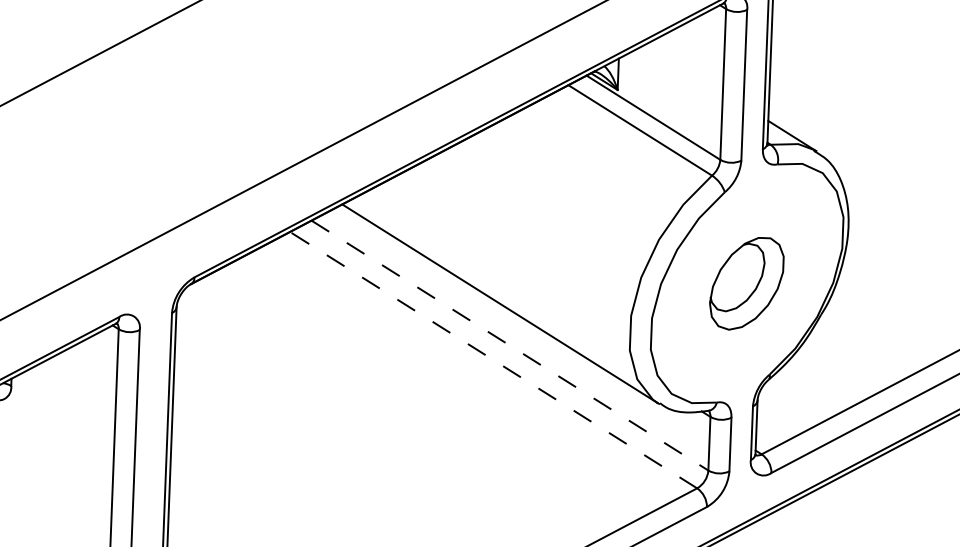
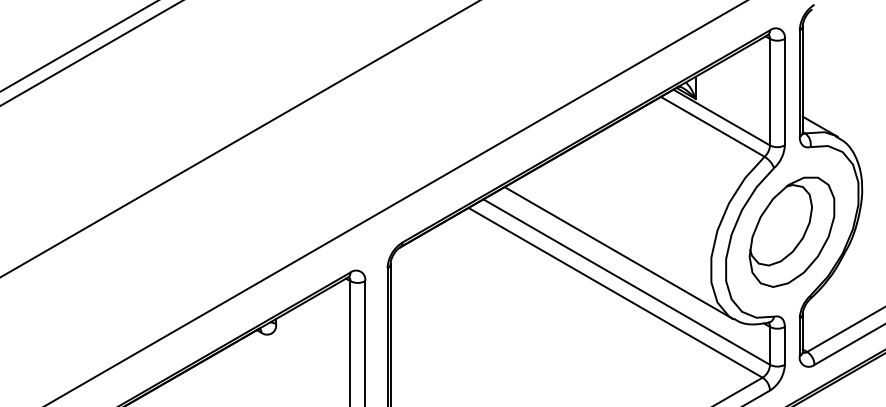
part: (746, 282) -> (791, 231), size x1.67
line: (511, 346) -> (627, 282), dashed -> solid
line: (493, 359) -> (615, 292), dashed -> solid

